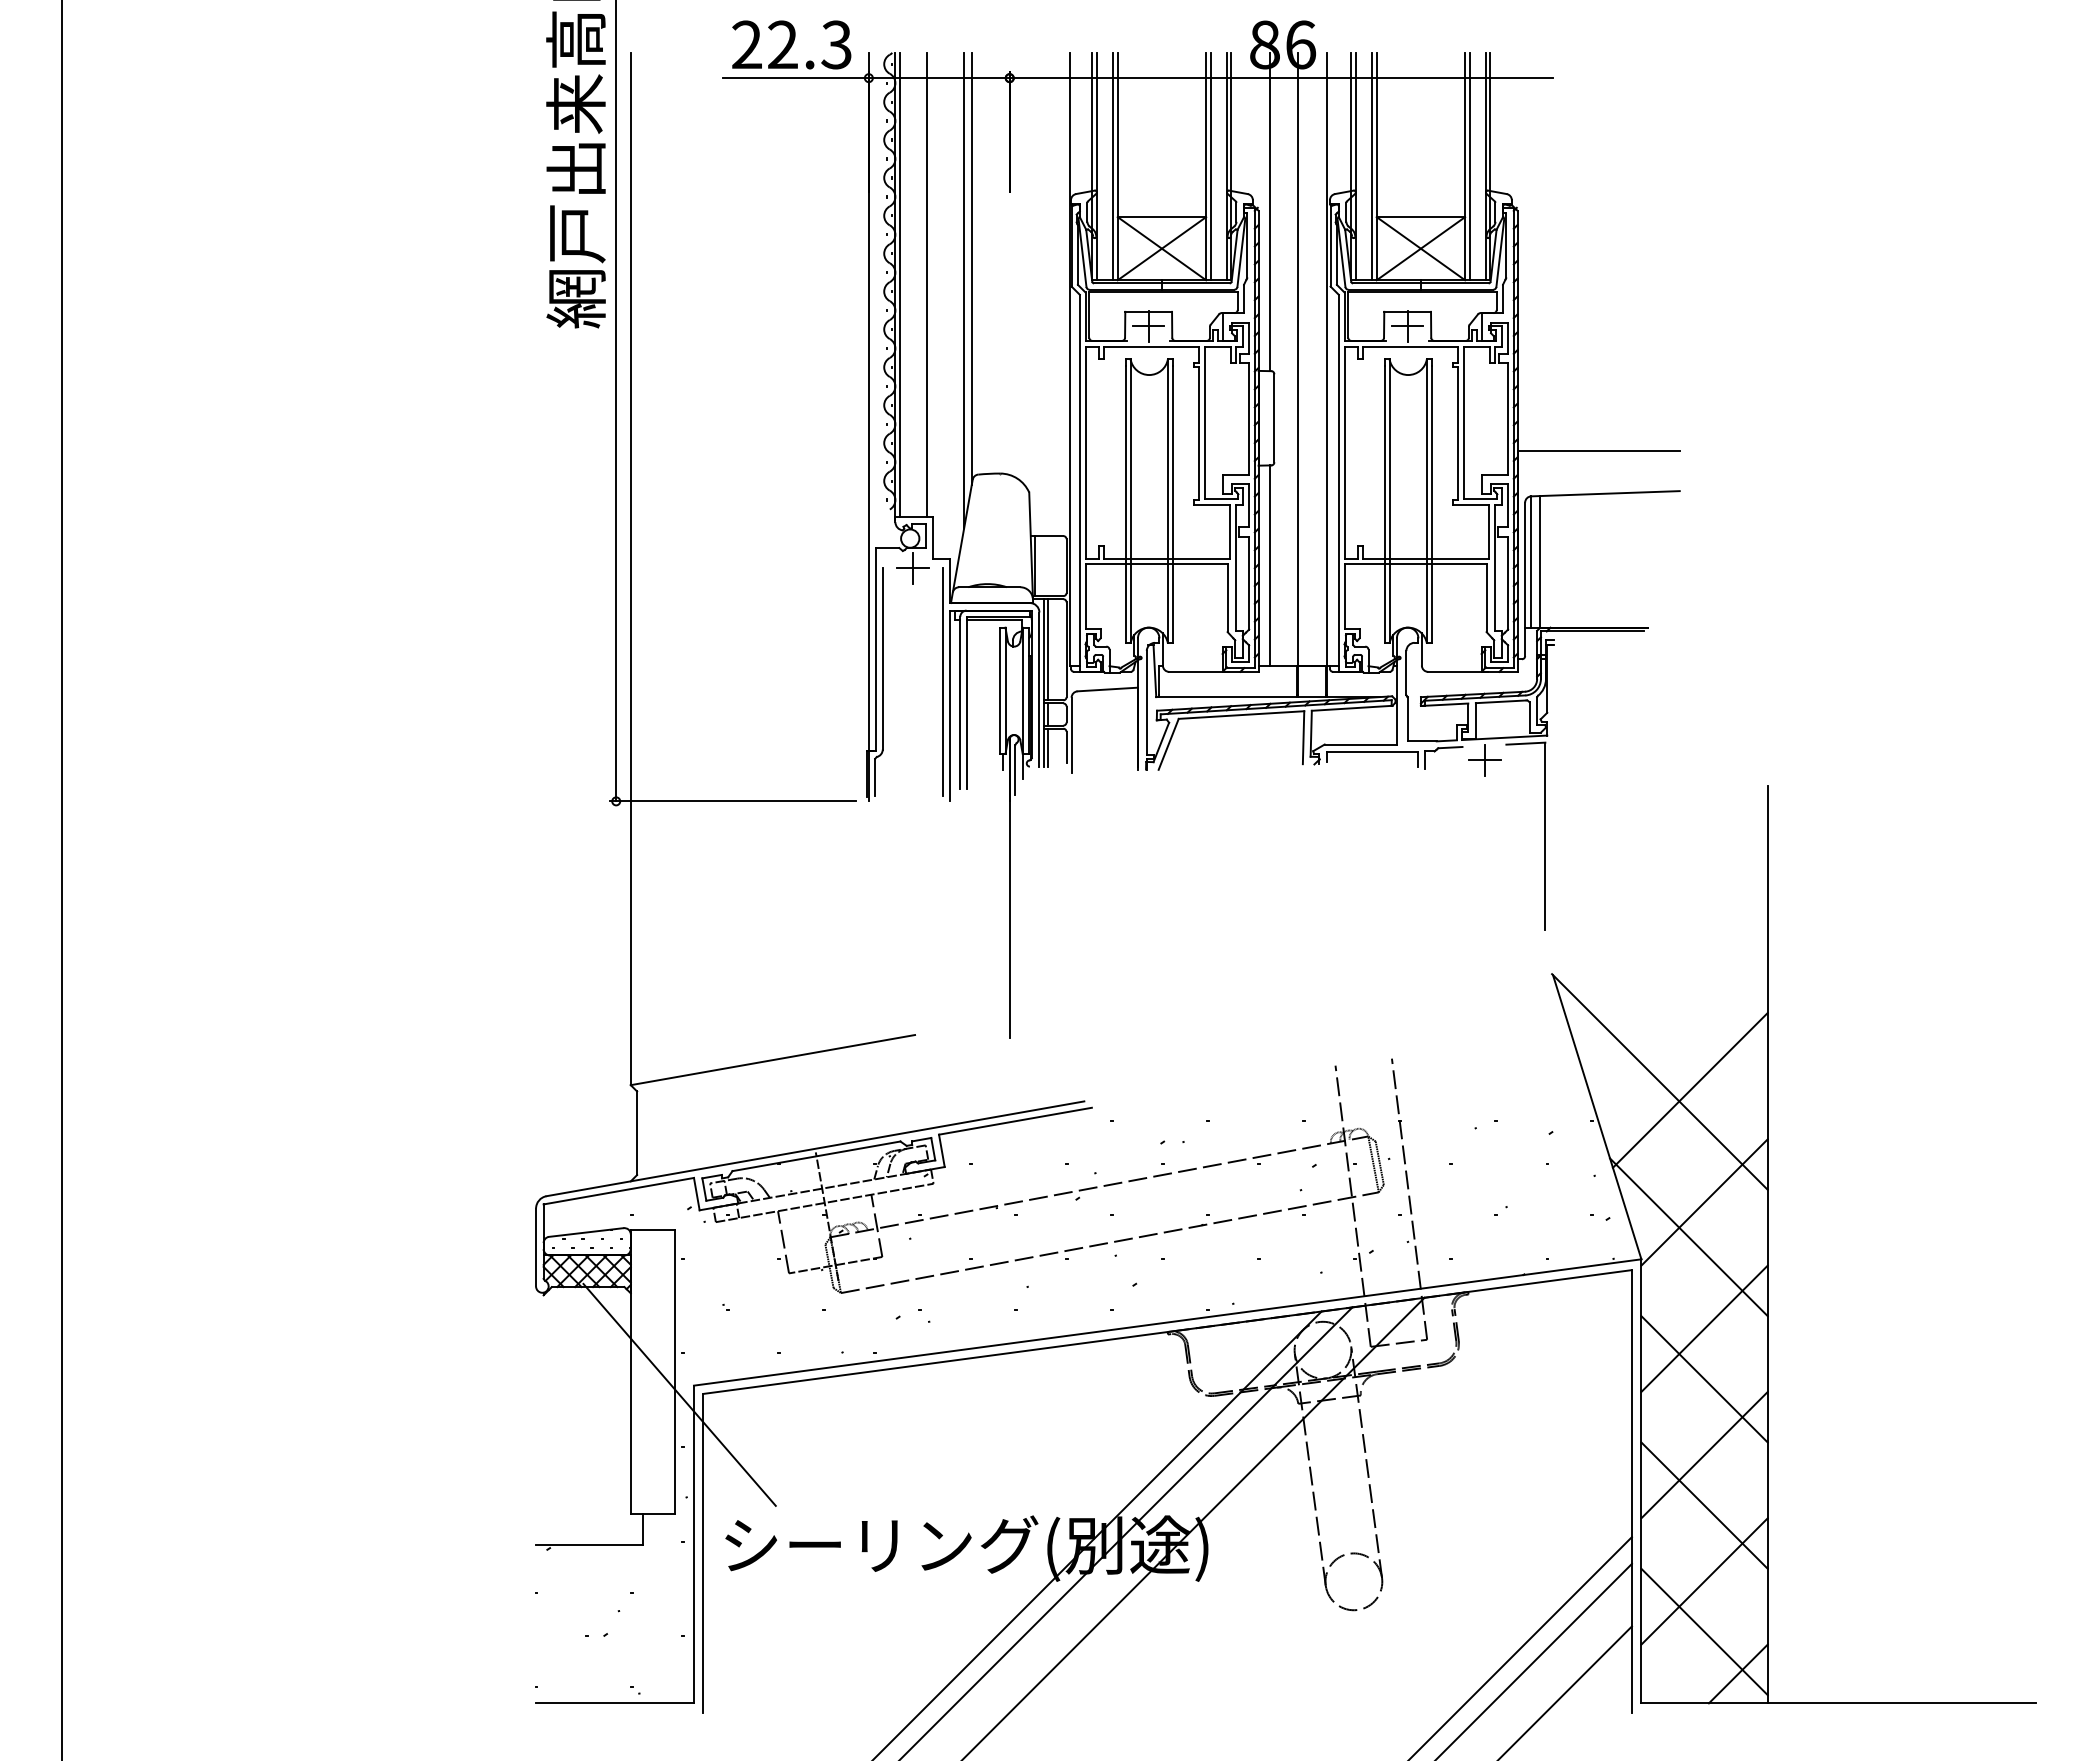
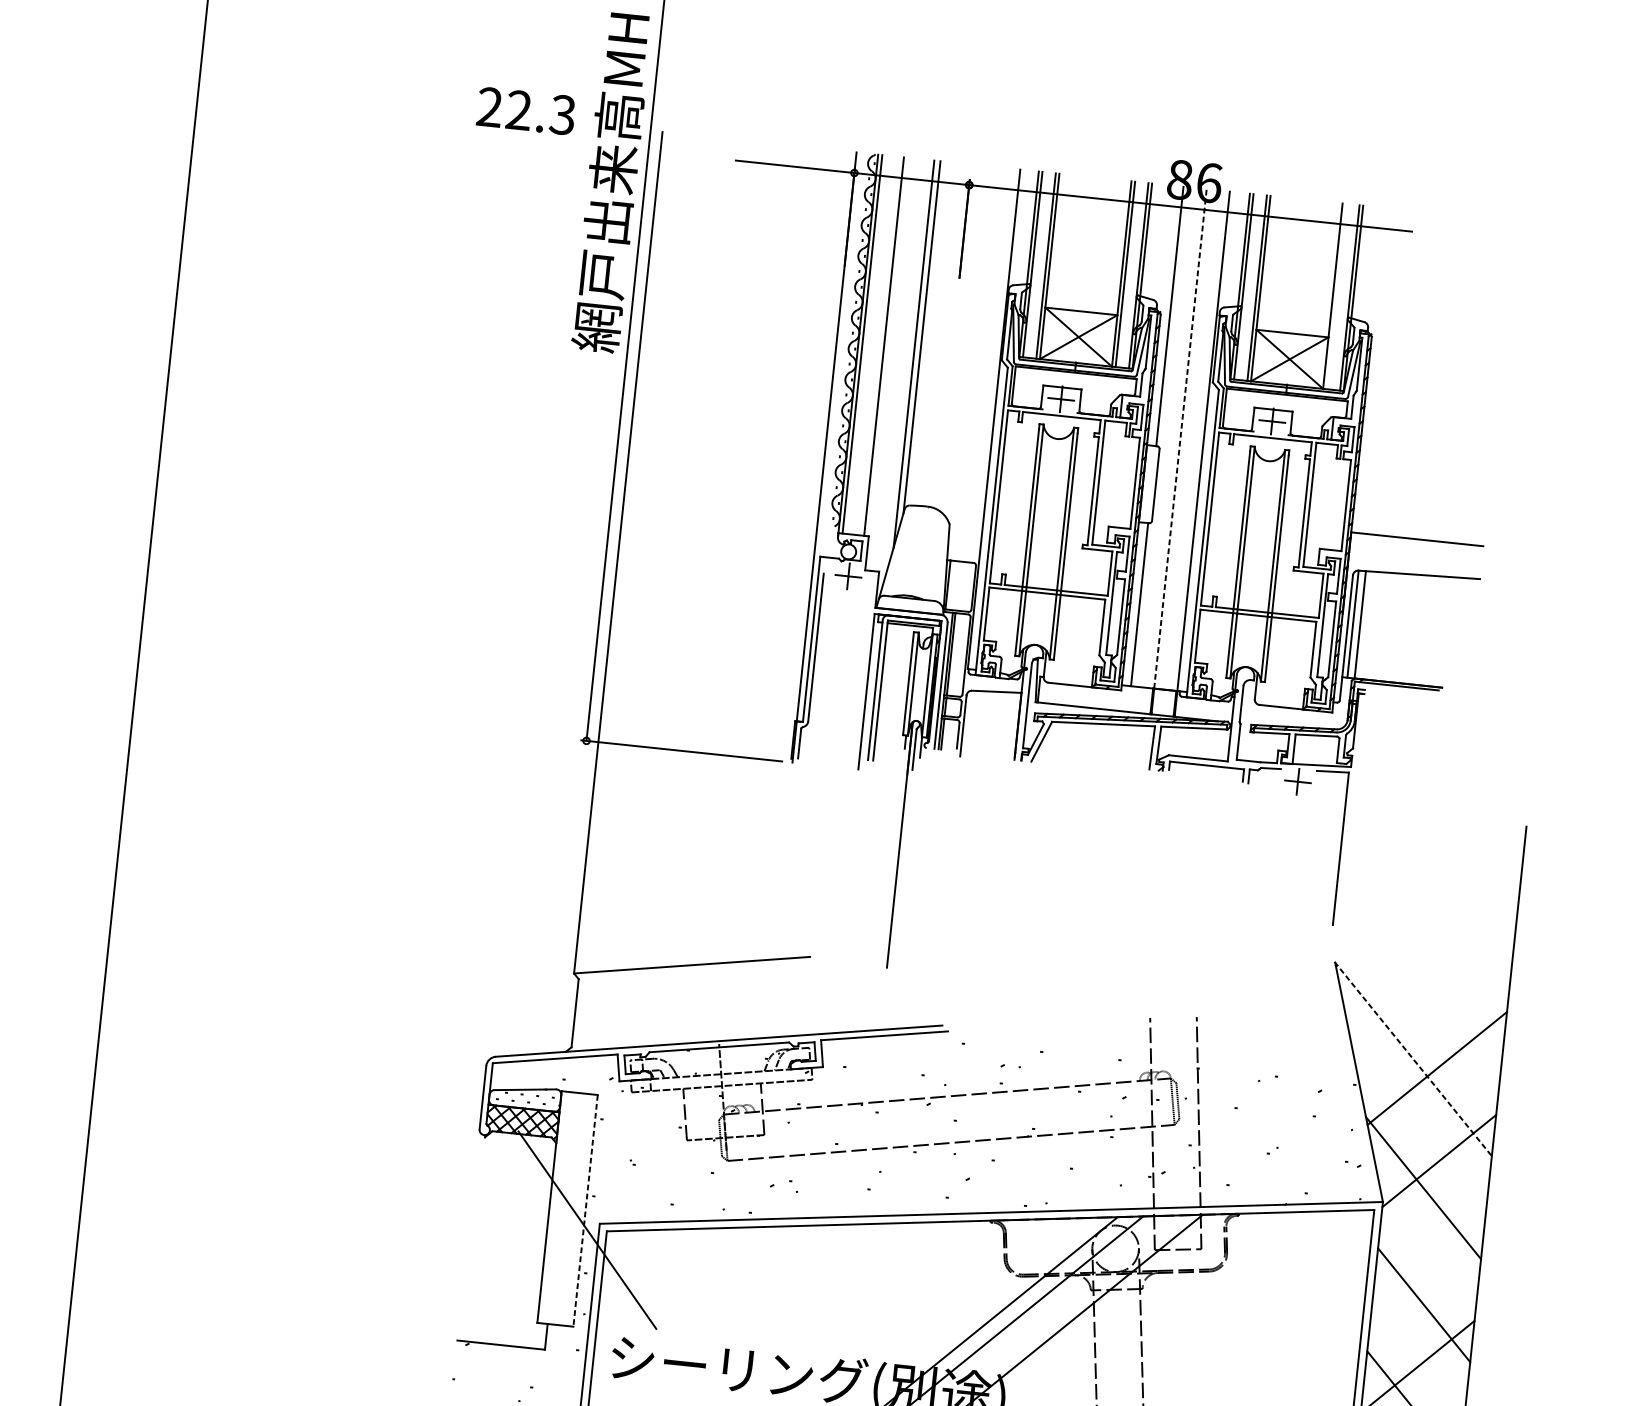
text: (791, 44) -> (526, 110), moved
line: (1469, 166) -> (1336, 296), removed
line: (1298, 358) -> (1180, 438), solid -> dashed
line: (943, 681) -> (863, 671), removed
line: (1659, 1081) -> (1412, 1058), solid -> dashed
line: (1704, 1328) -> (1428, 1263), removed
line: (675, 1372) -> (585, 1211), solid -> dashed

